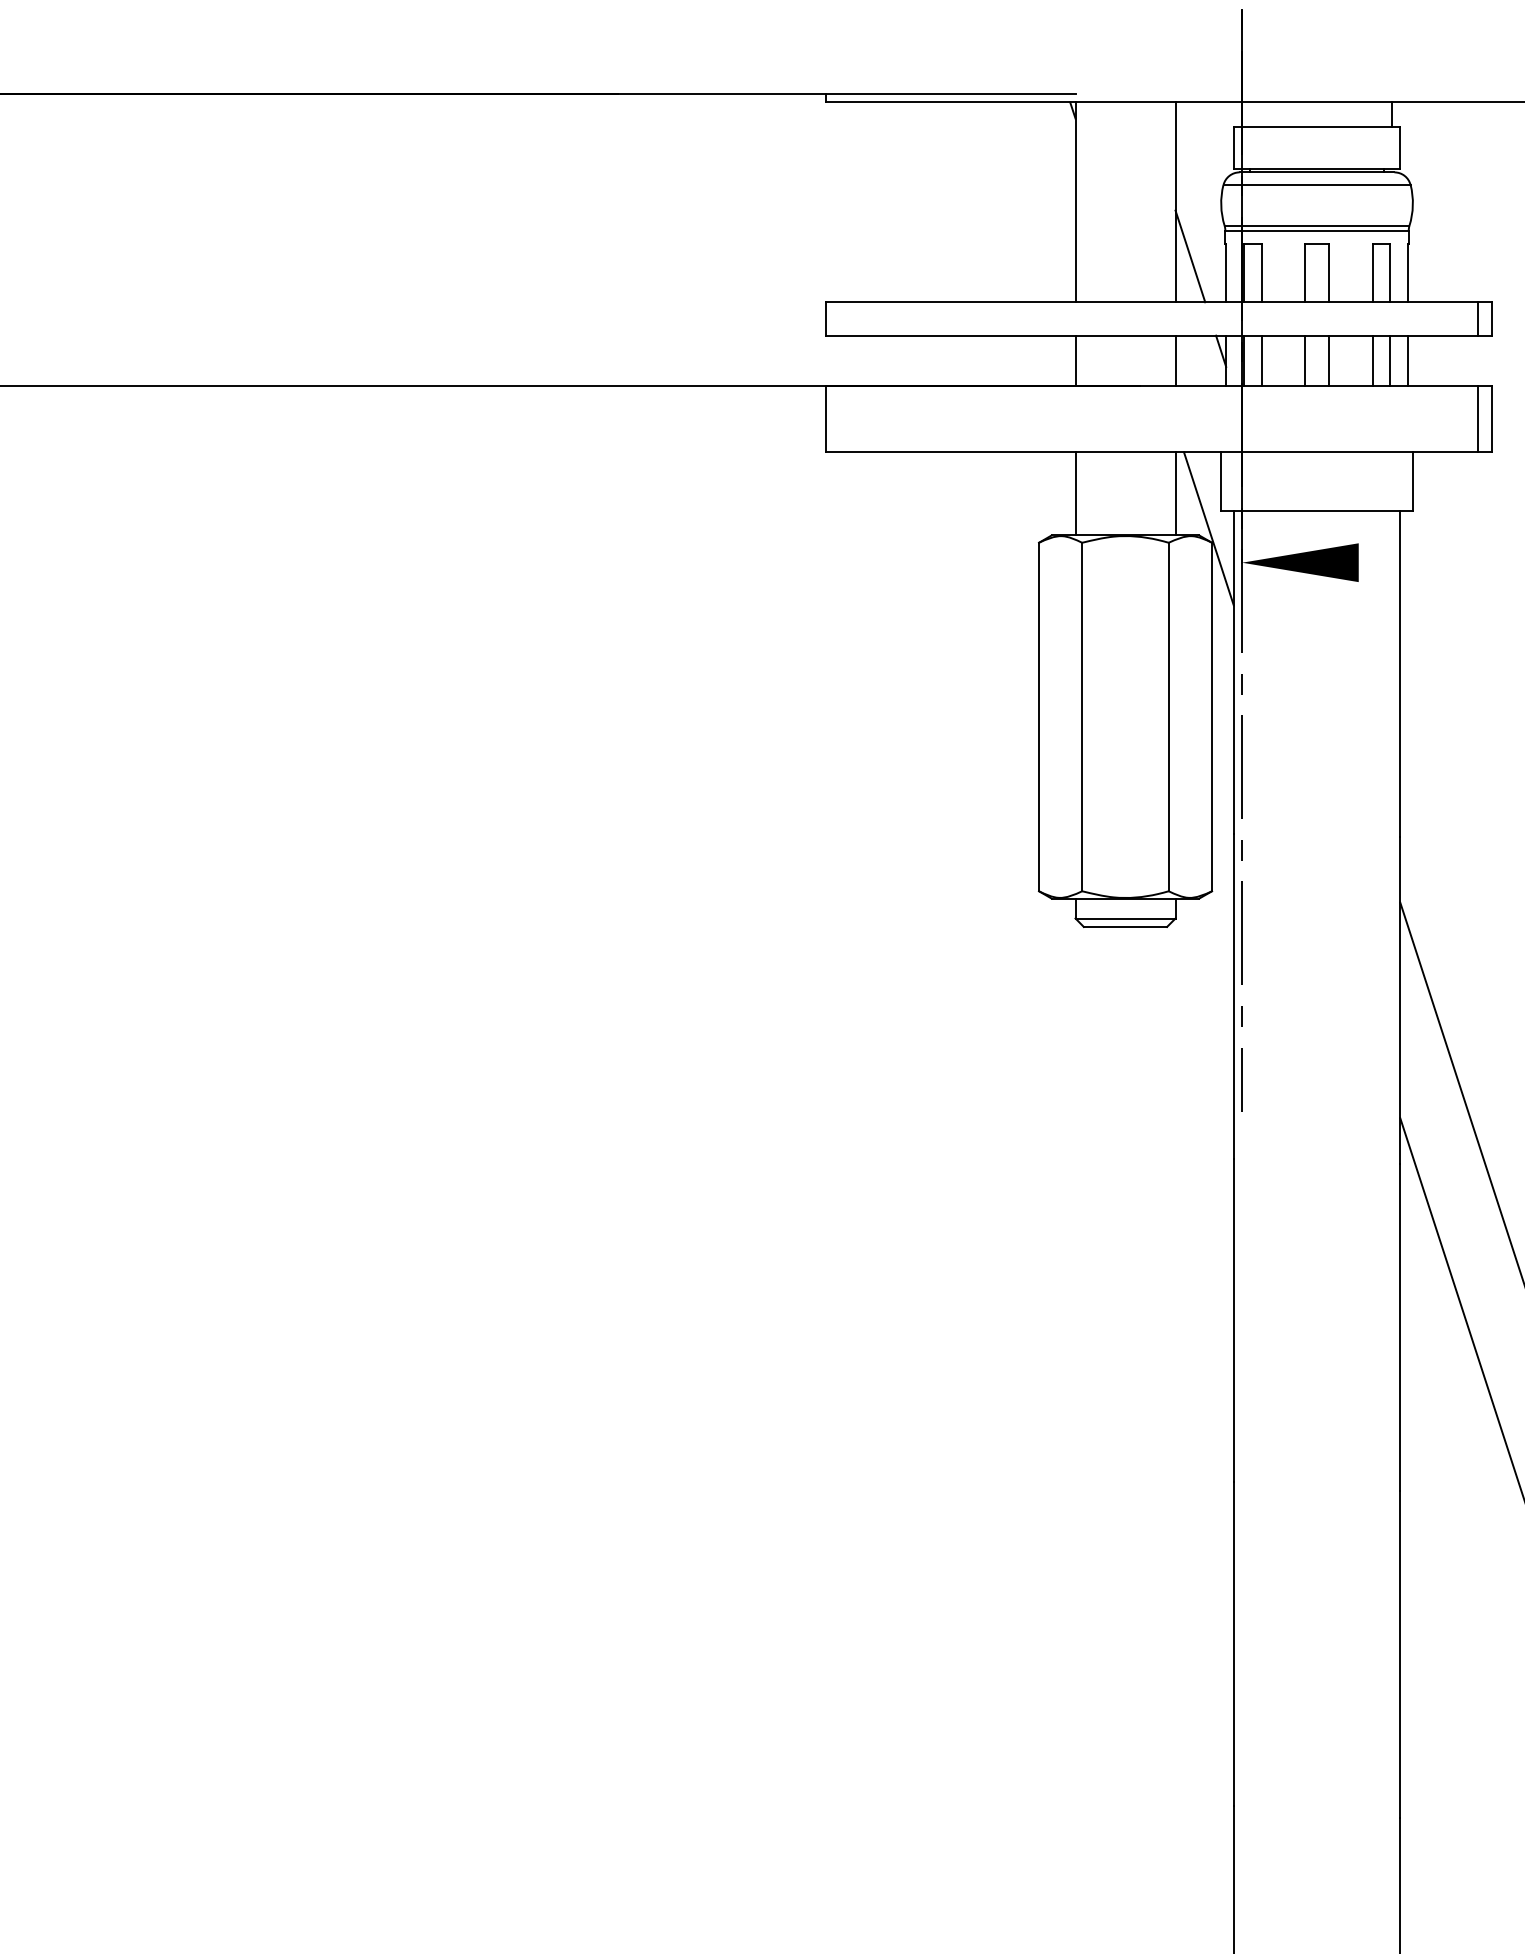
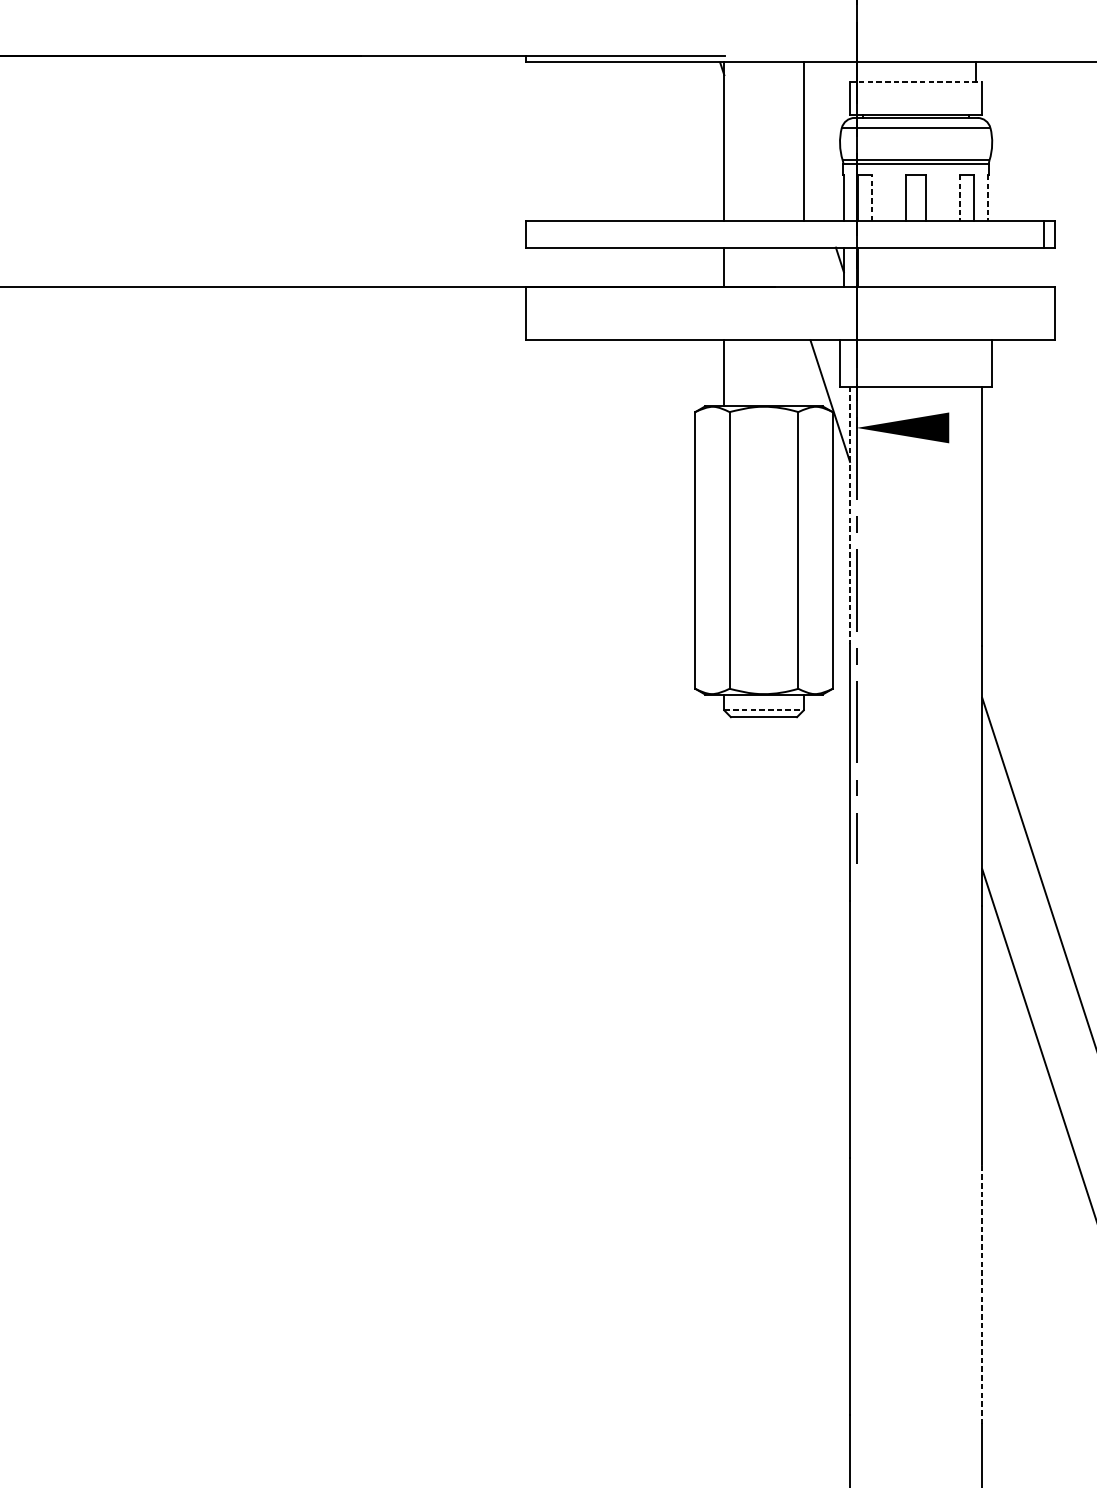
line: (1317, 127) -> (916, 82), solid -> dashed
line: (1190, 256) -> (815, 184), removed
line: (1261, 272) -> (872, 197), solid -> dashed
line: (1372, 273) -> (960, 198), solid -> dashed
line: (1407, 273) -> (987, 198), solid -> dashed
line: (1175, 360) -> (803, 267), removed
line: (1261, 360) -> (872, 267), removed
line: (1304, 360) -> (906, 267), removed
line: (1329, 360) -> (926, 267), removed
line: (1372, 360) -> (960, 267), removed
line: (1389, 360) -> (973, 267), removed
line: (1407, 360) -> (987, 267), removed
line: (1477, 418) -> (1043, 313), removed
line: (1175, 493) -> (803, 372), removed
line: (1233, 672) -> (849, 515), solid -> dashed
line: (1125, 918) -> (764, 710), solid -> dashed
line: (1400, 1653) -> (982, 1294), solid -> dashed

